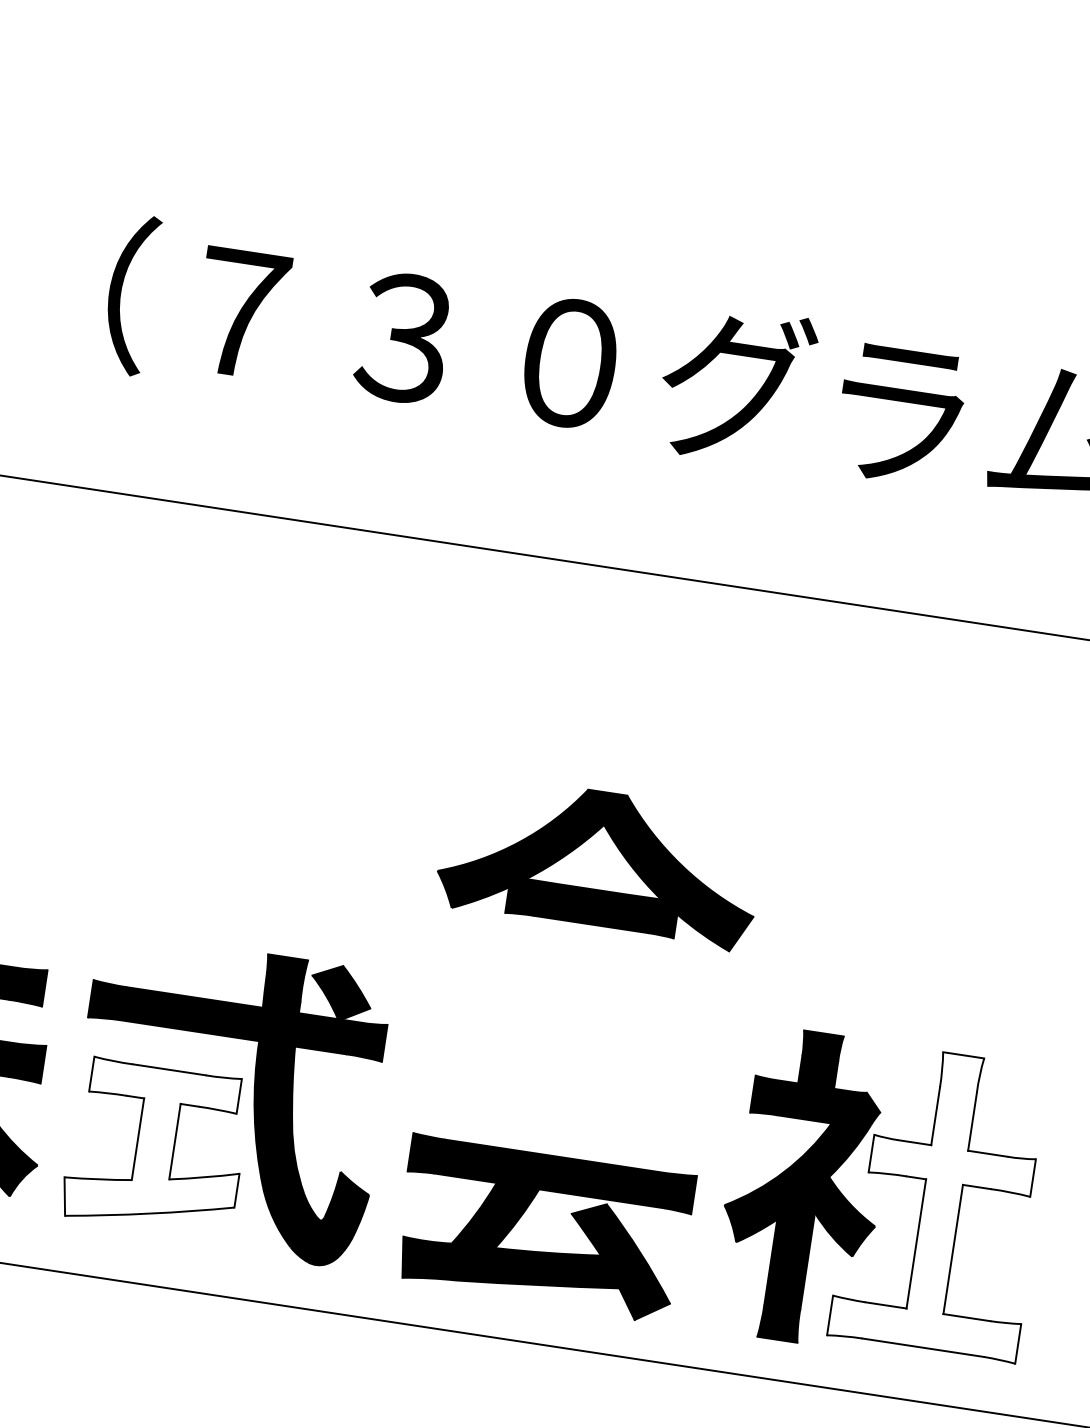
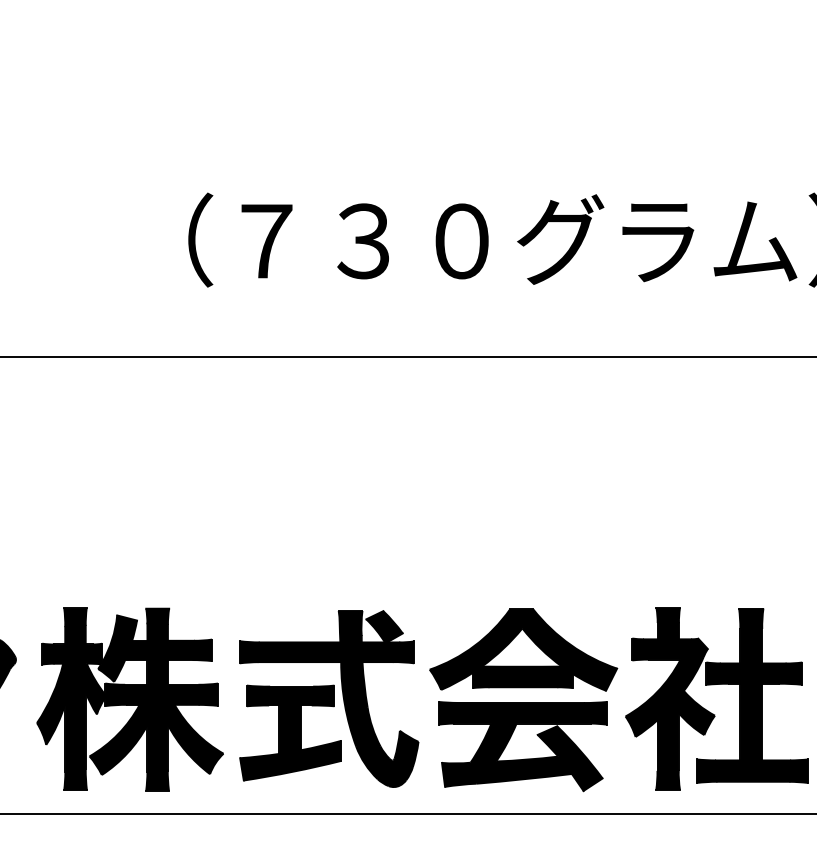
part: (600, 860) -> (523, 649), moved
fill: (155, 1146) -> (290, 732), added
fill: (943, 1202) -> (752, 695), added

